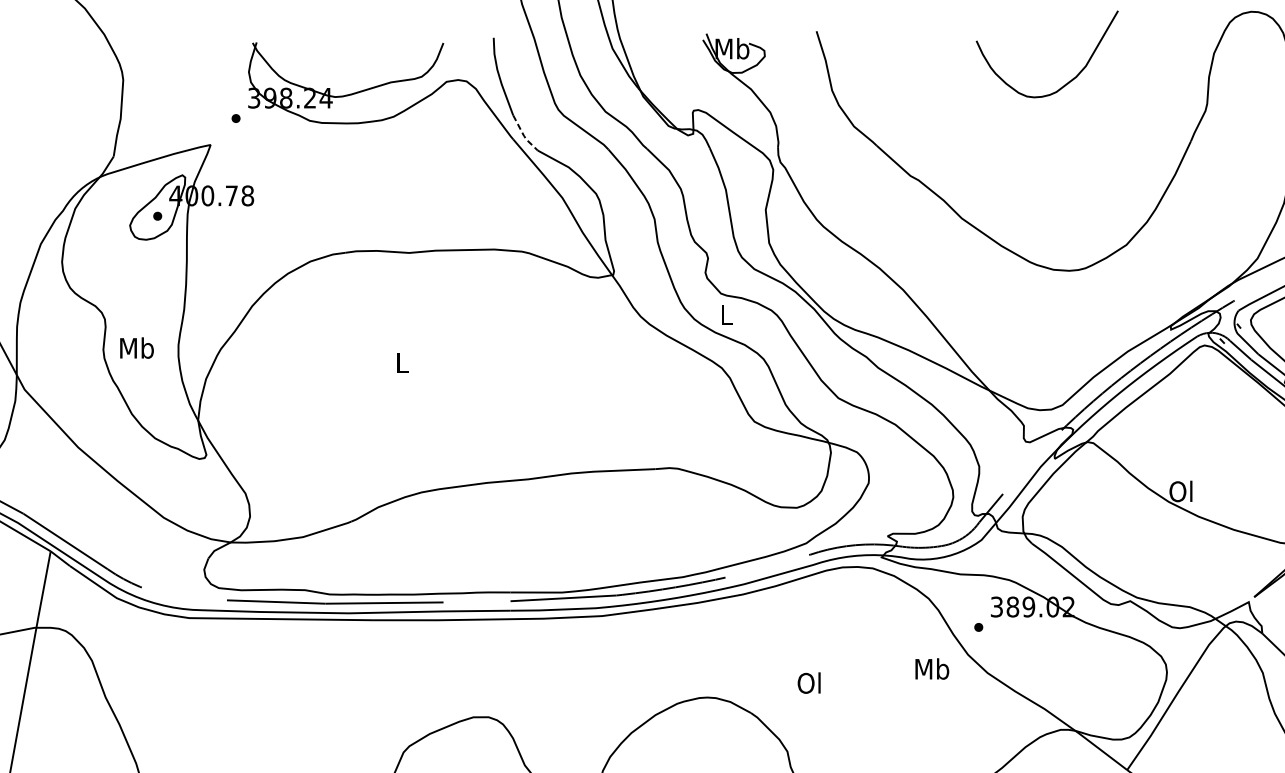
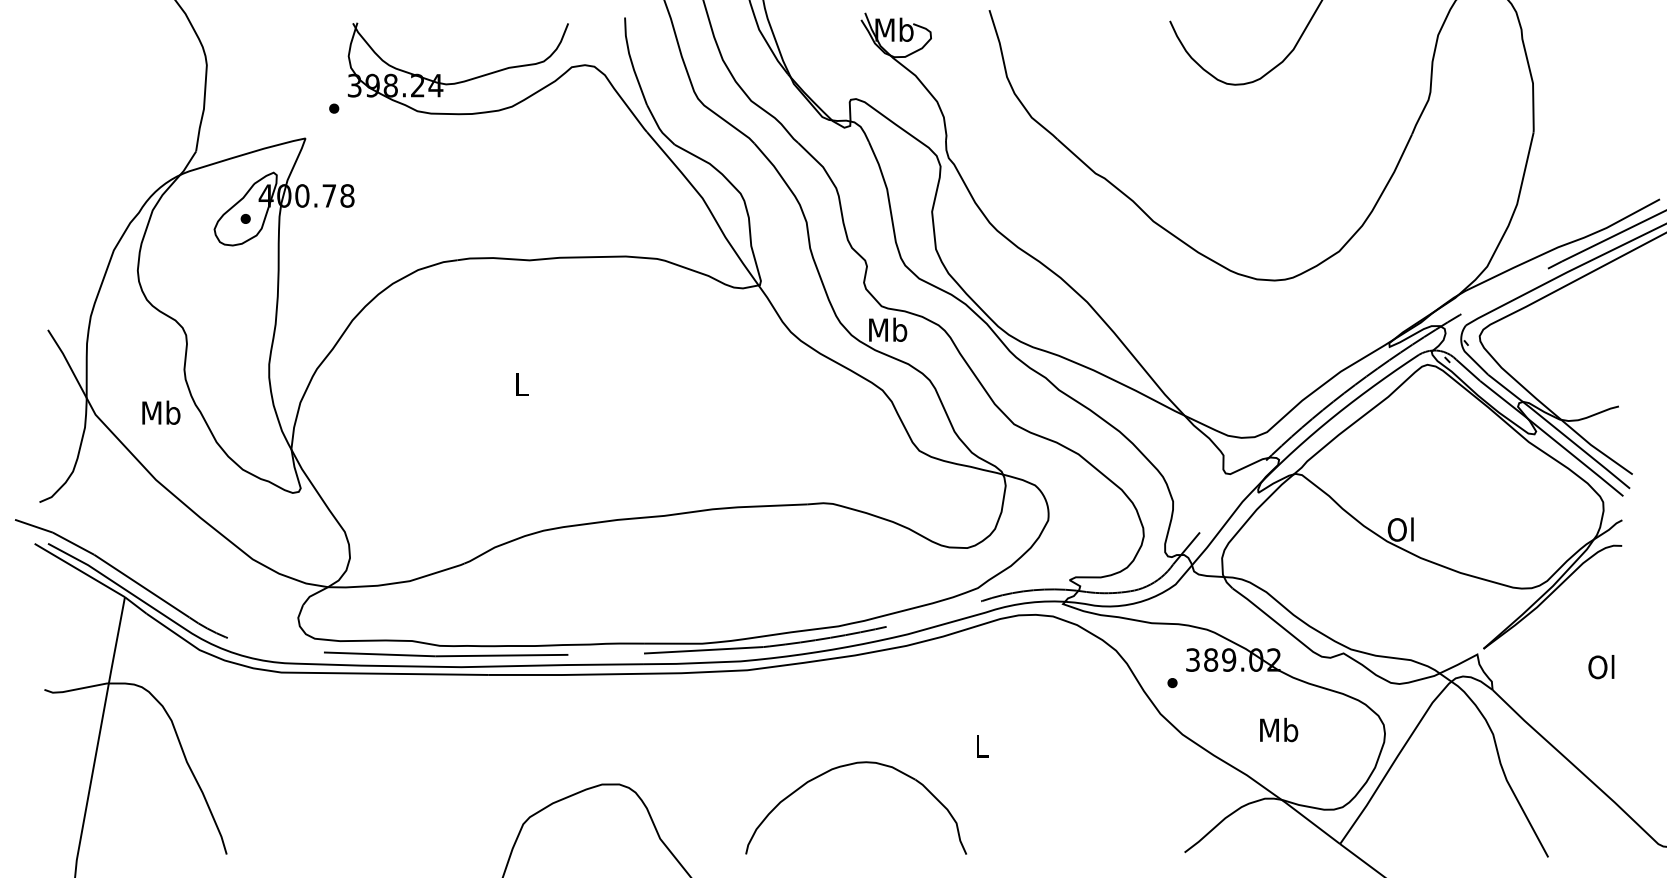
line: (524, 136) -> (659, 128), dashed -> solid
text: (727, 314) -> (888, 329), L -> Mb
text: (137, 347) -> (161, 412), moved
text: (932, 668) -> (1279, 729), moved
text: (809, 682) -> (981, 745), Ol -> L

